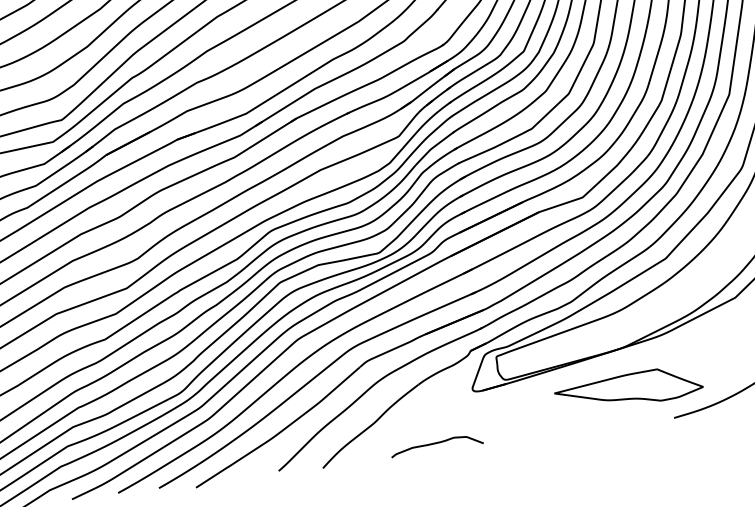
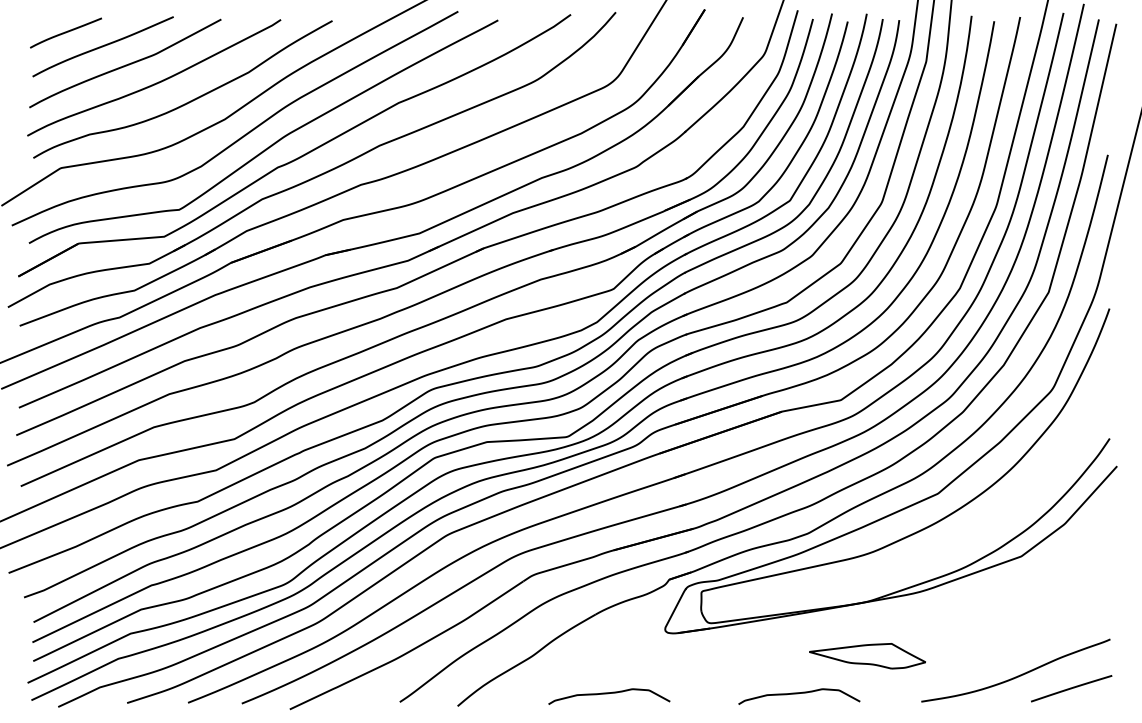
part: (628, 388) -> (867, 655), size x0.6
curve: (580, 424) -> (798, 694), added

